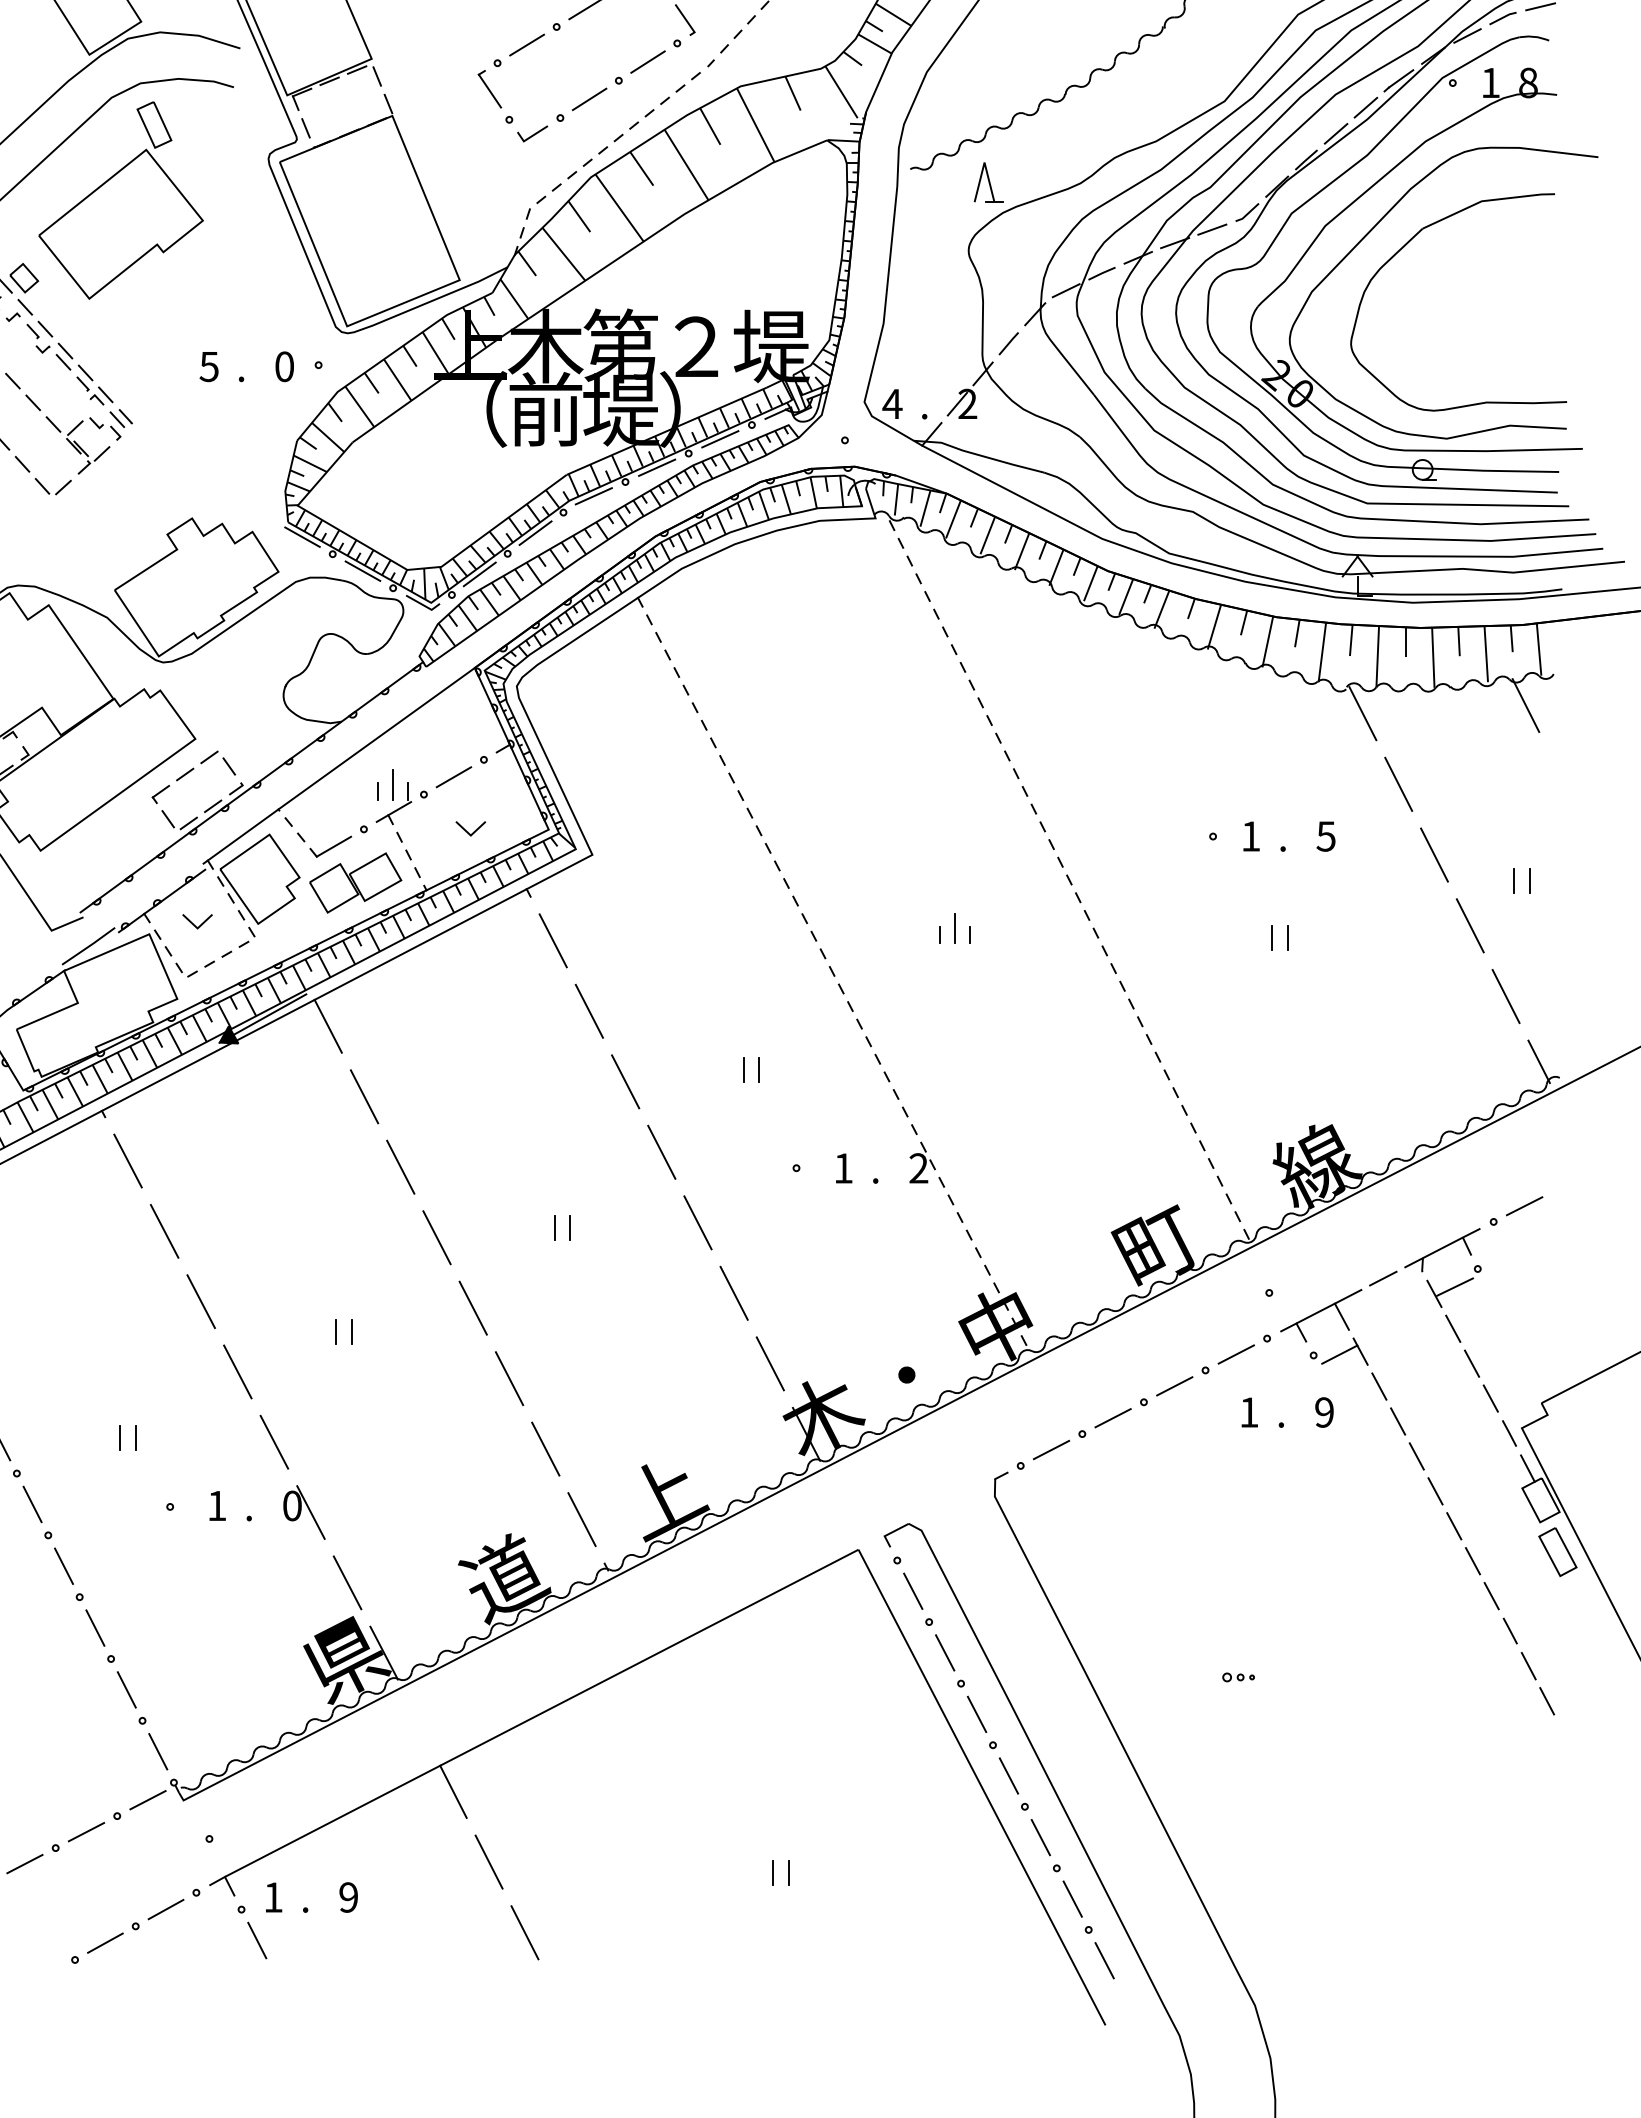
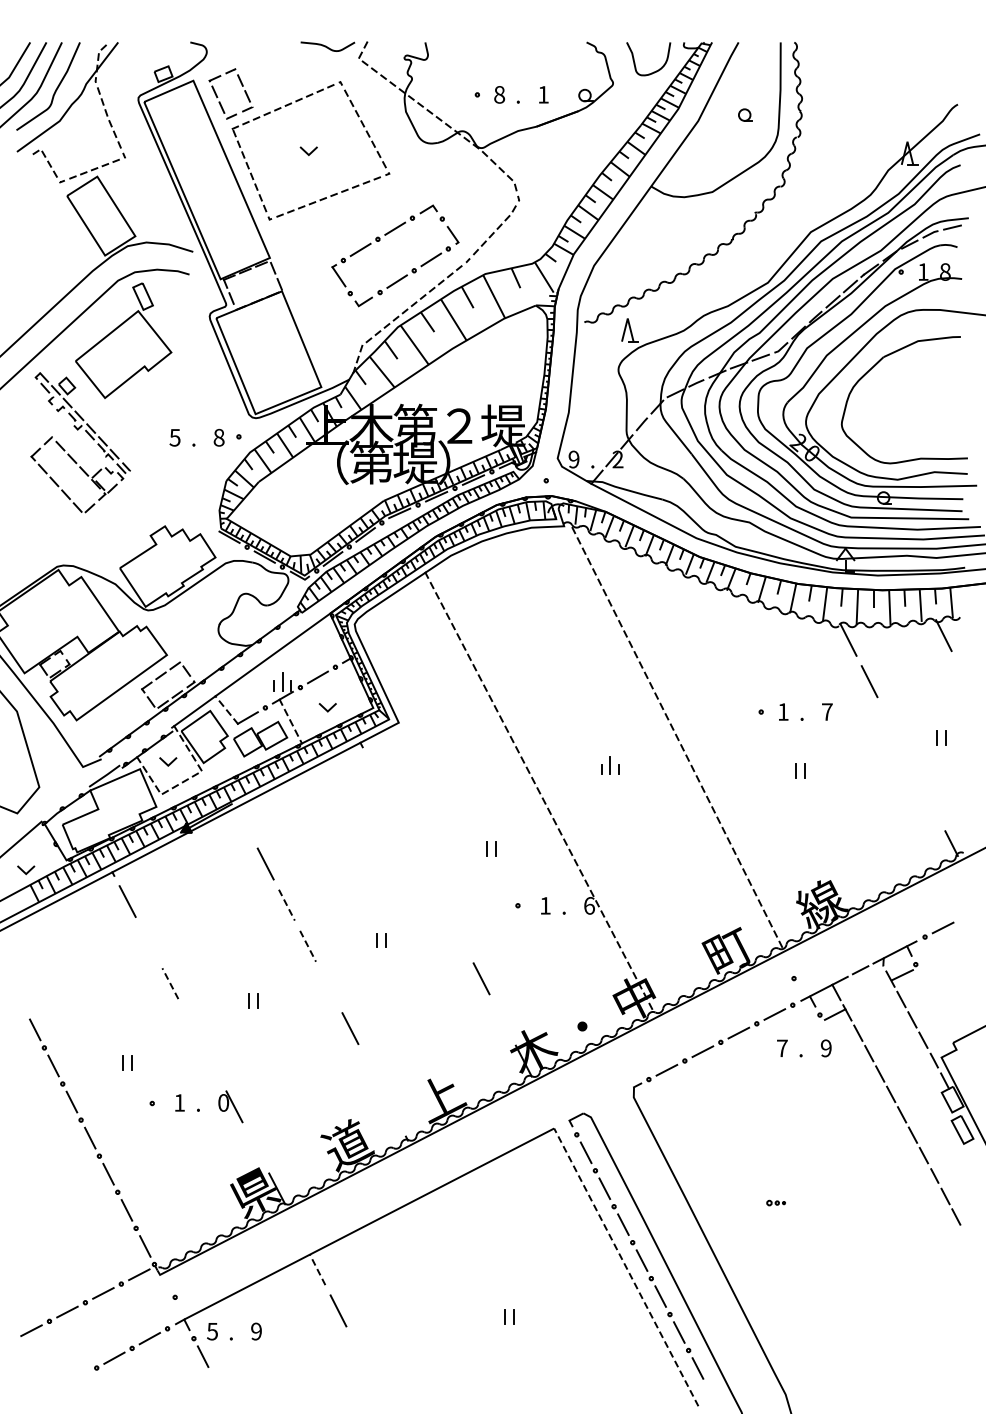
text: (283, 366) -> (218, 437), 0 -> 8
text: (891, 403) -> (573, 459), 4 -> 9
text: (545, 409) -> (371, 462), 前 -> 第
text: (1324, 835) -> (826, 711), 5 -> 7
line: (1434, 854) -> (890, 722), removed
line: (1470, 924) -> (911, 763), removed
line: (552, 940) -> (375, 772), removed
line: (1506, 994) -> (932, 804), removed
line: (588, 1010) -> (396, 813), removed
line: (328, 1025) -> (244, 822), removed
line: (626, 1080) -> (418, 854), removed
line: (662, 1152) -> (439, 896), removed
line: (401, 1167) -> (287, 905), solid -> dashed
text: (918, 1167) -> (589, 905), 2 -> 6
line: (698, 1222) -> (460, 937), removed
line: (165, 1231) -> (149, 942), removed
line: (437, 1238) -> (308, 946), solid -> dashed
line: (201, 1301) -> (170, 983), solid -> dashed
line: (473, 1308) -> (329, 987), removed
line: (769, 1363) -> (502, 1019), removed
line: (237, 1371) -> (191, 1024), removed
text: (1249, 1412) -> (782, 1048), 1 -> 7
line: (275, 1441) -> (213, 1065), removed
line: (545, 1448) -> (371, 1069), removed
line: (581, 1518) -> (392, 1110), removed
line: (346, 1582) -> (255, 1147), removed
line: (982, 1786) -> (626, 1266), solid -> dashed
line: (453, 1791) -> (317, 1269), solid -> dashed
text: (273, 1897) -> (212, 1331), 1 -> 5
line: (525, 1931) -> (359, 1351), removed

